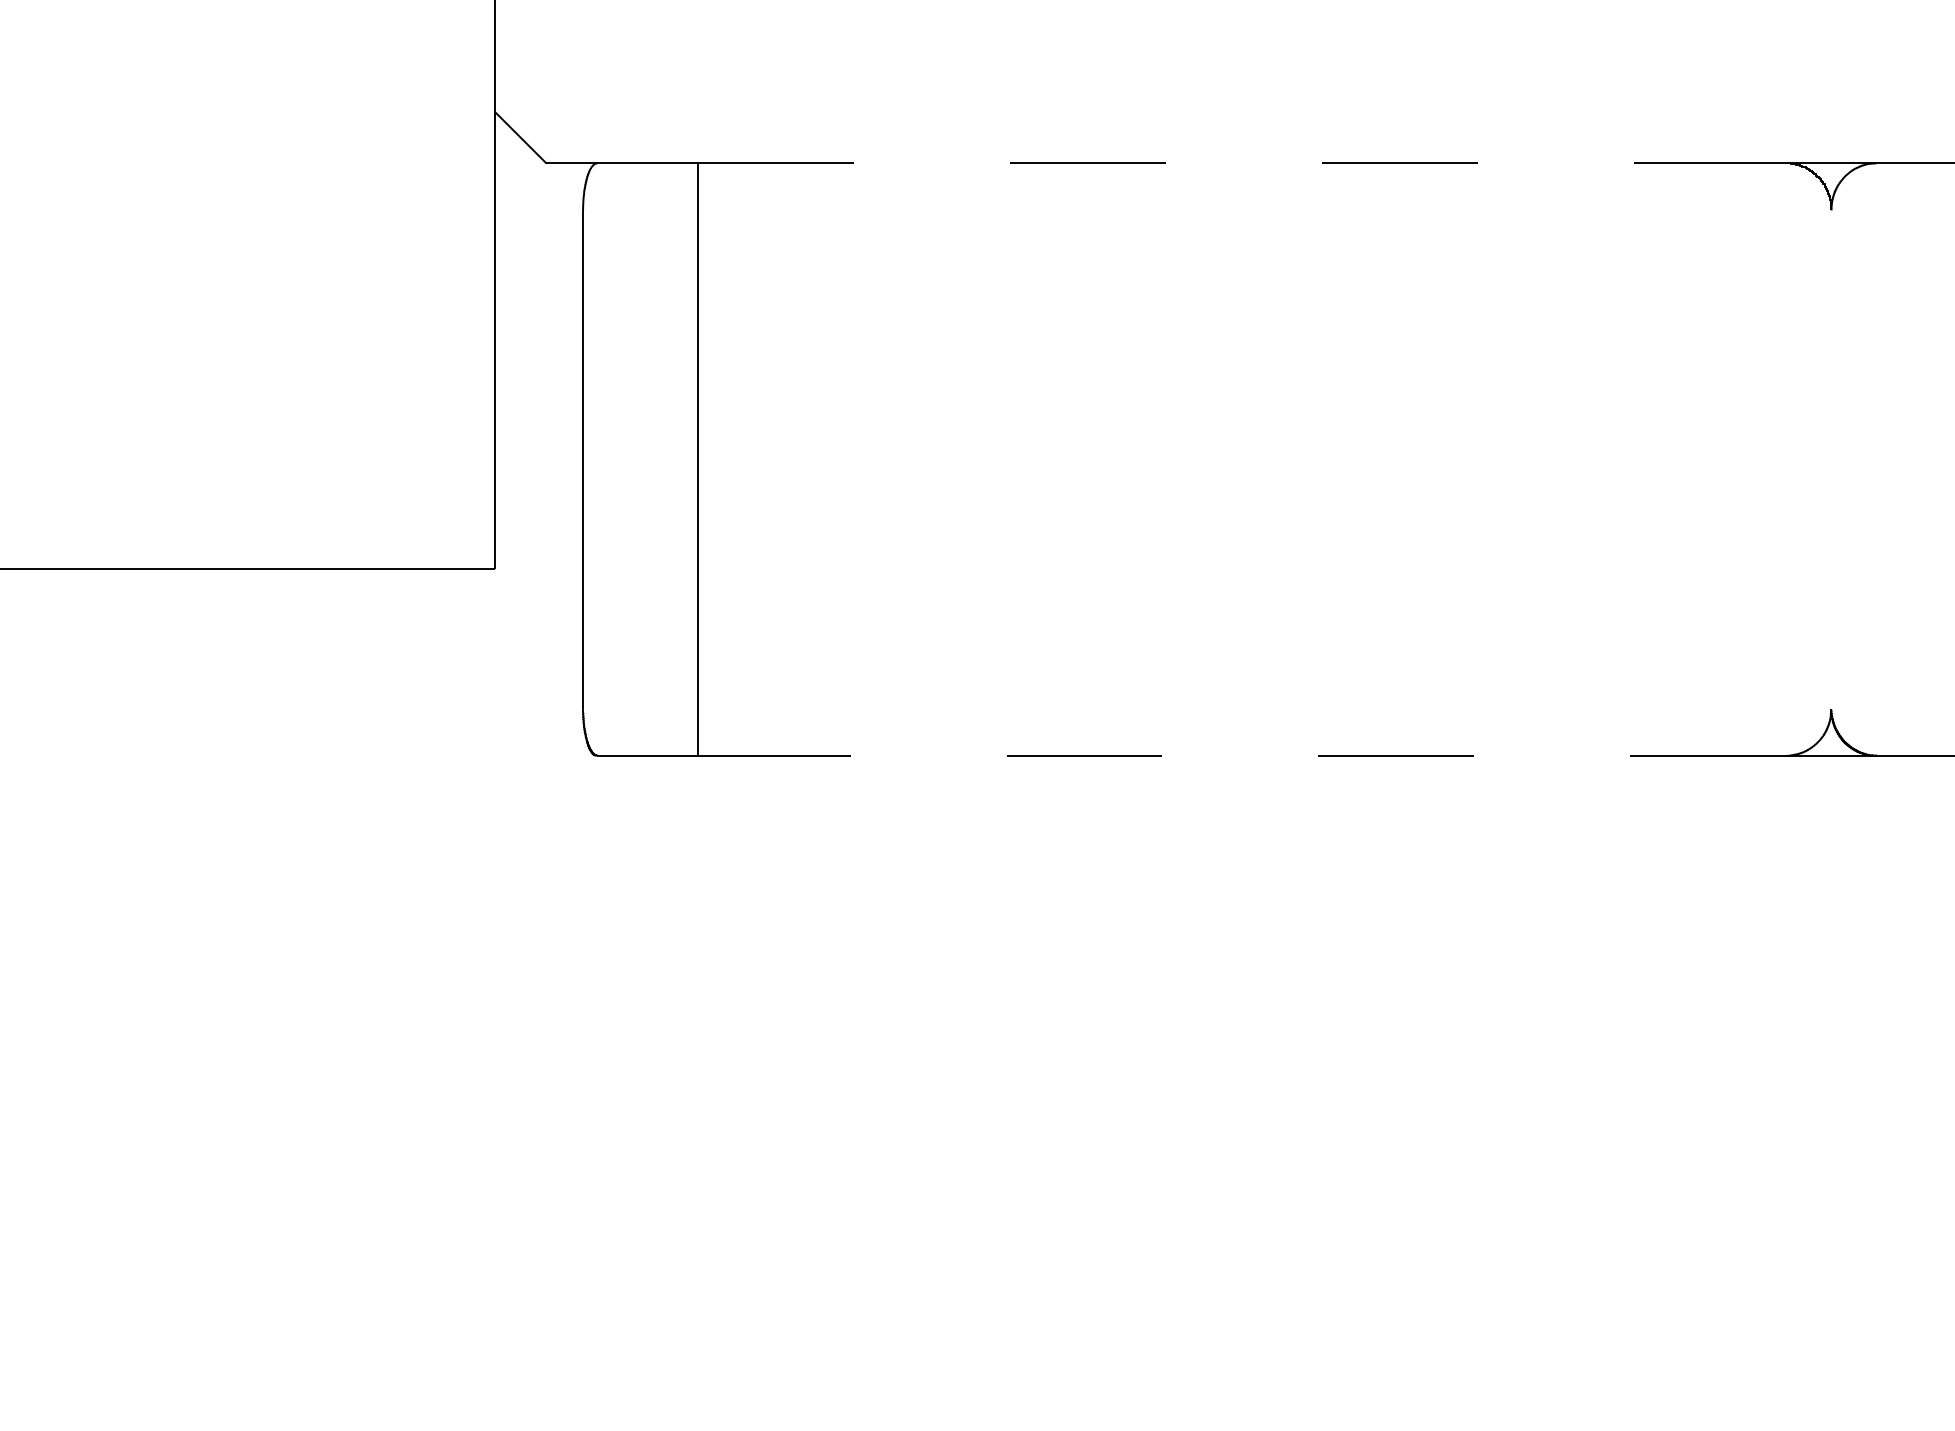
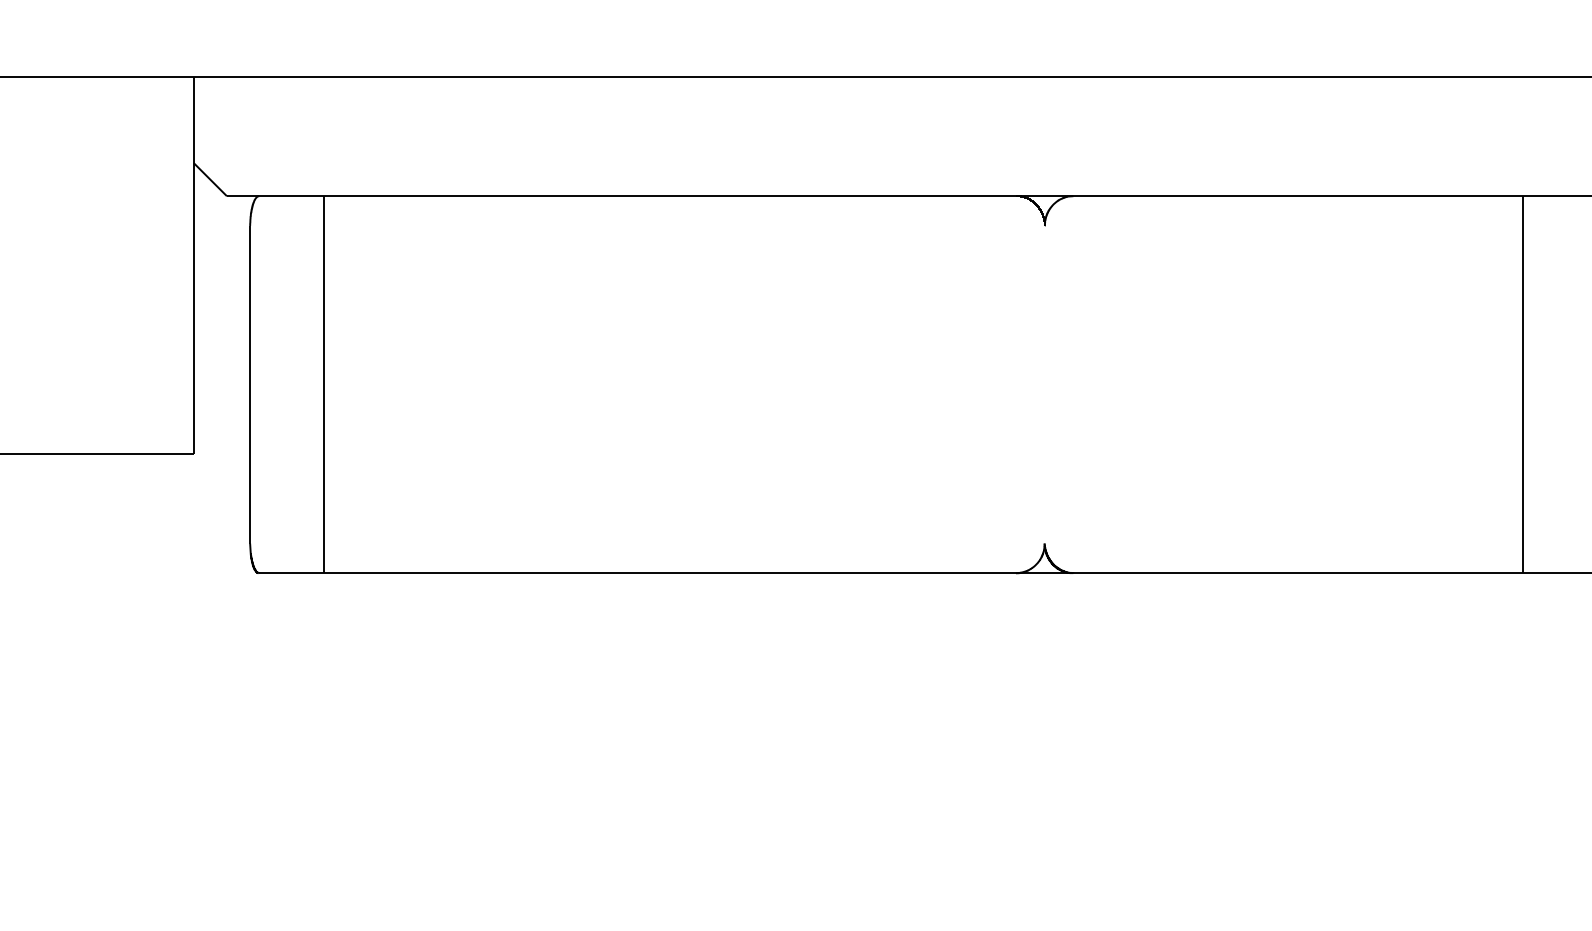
line: (1243, 163) -> (670, 196), dashed -> solid
line: (1241, 756) -> (669, 573), dashed -> solid

